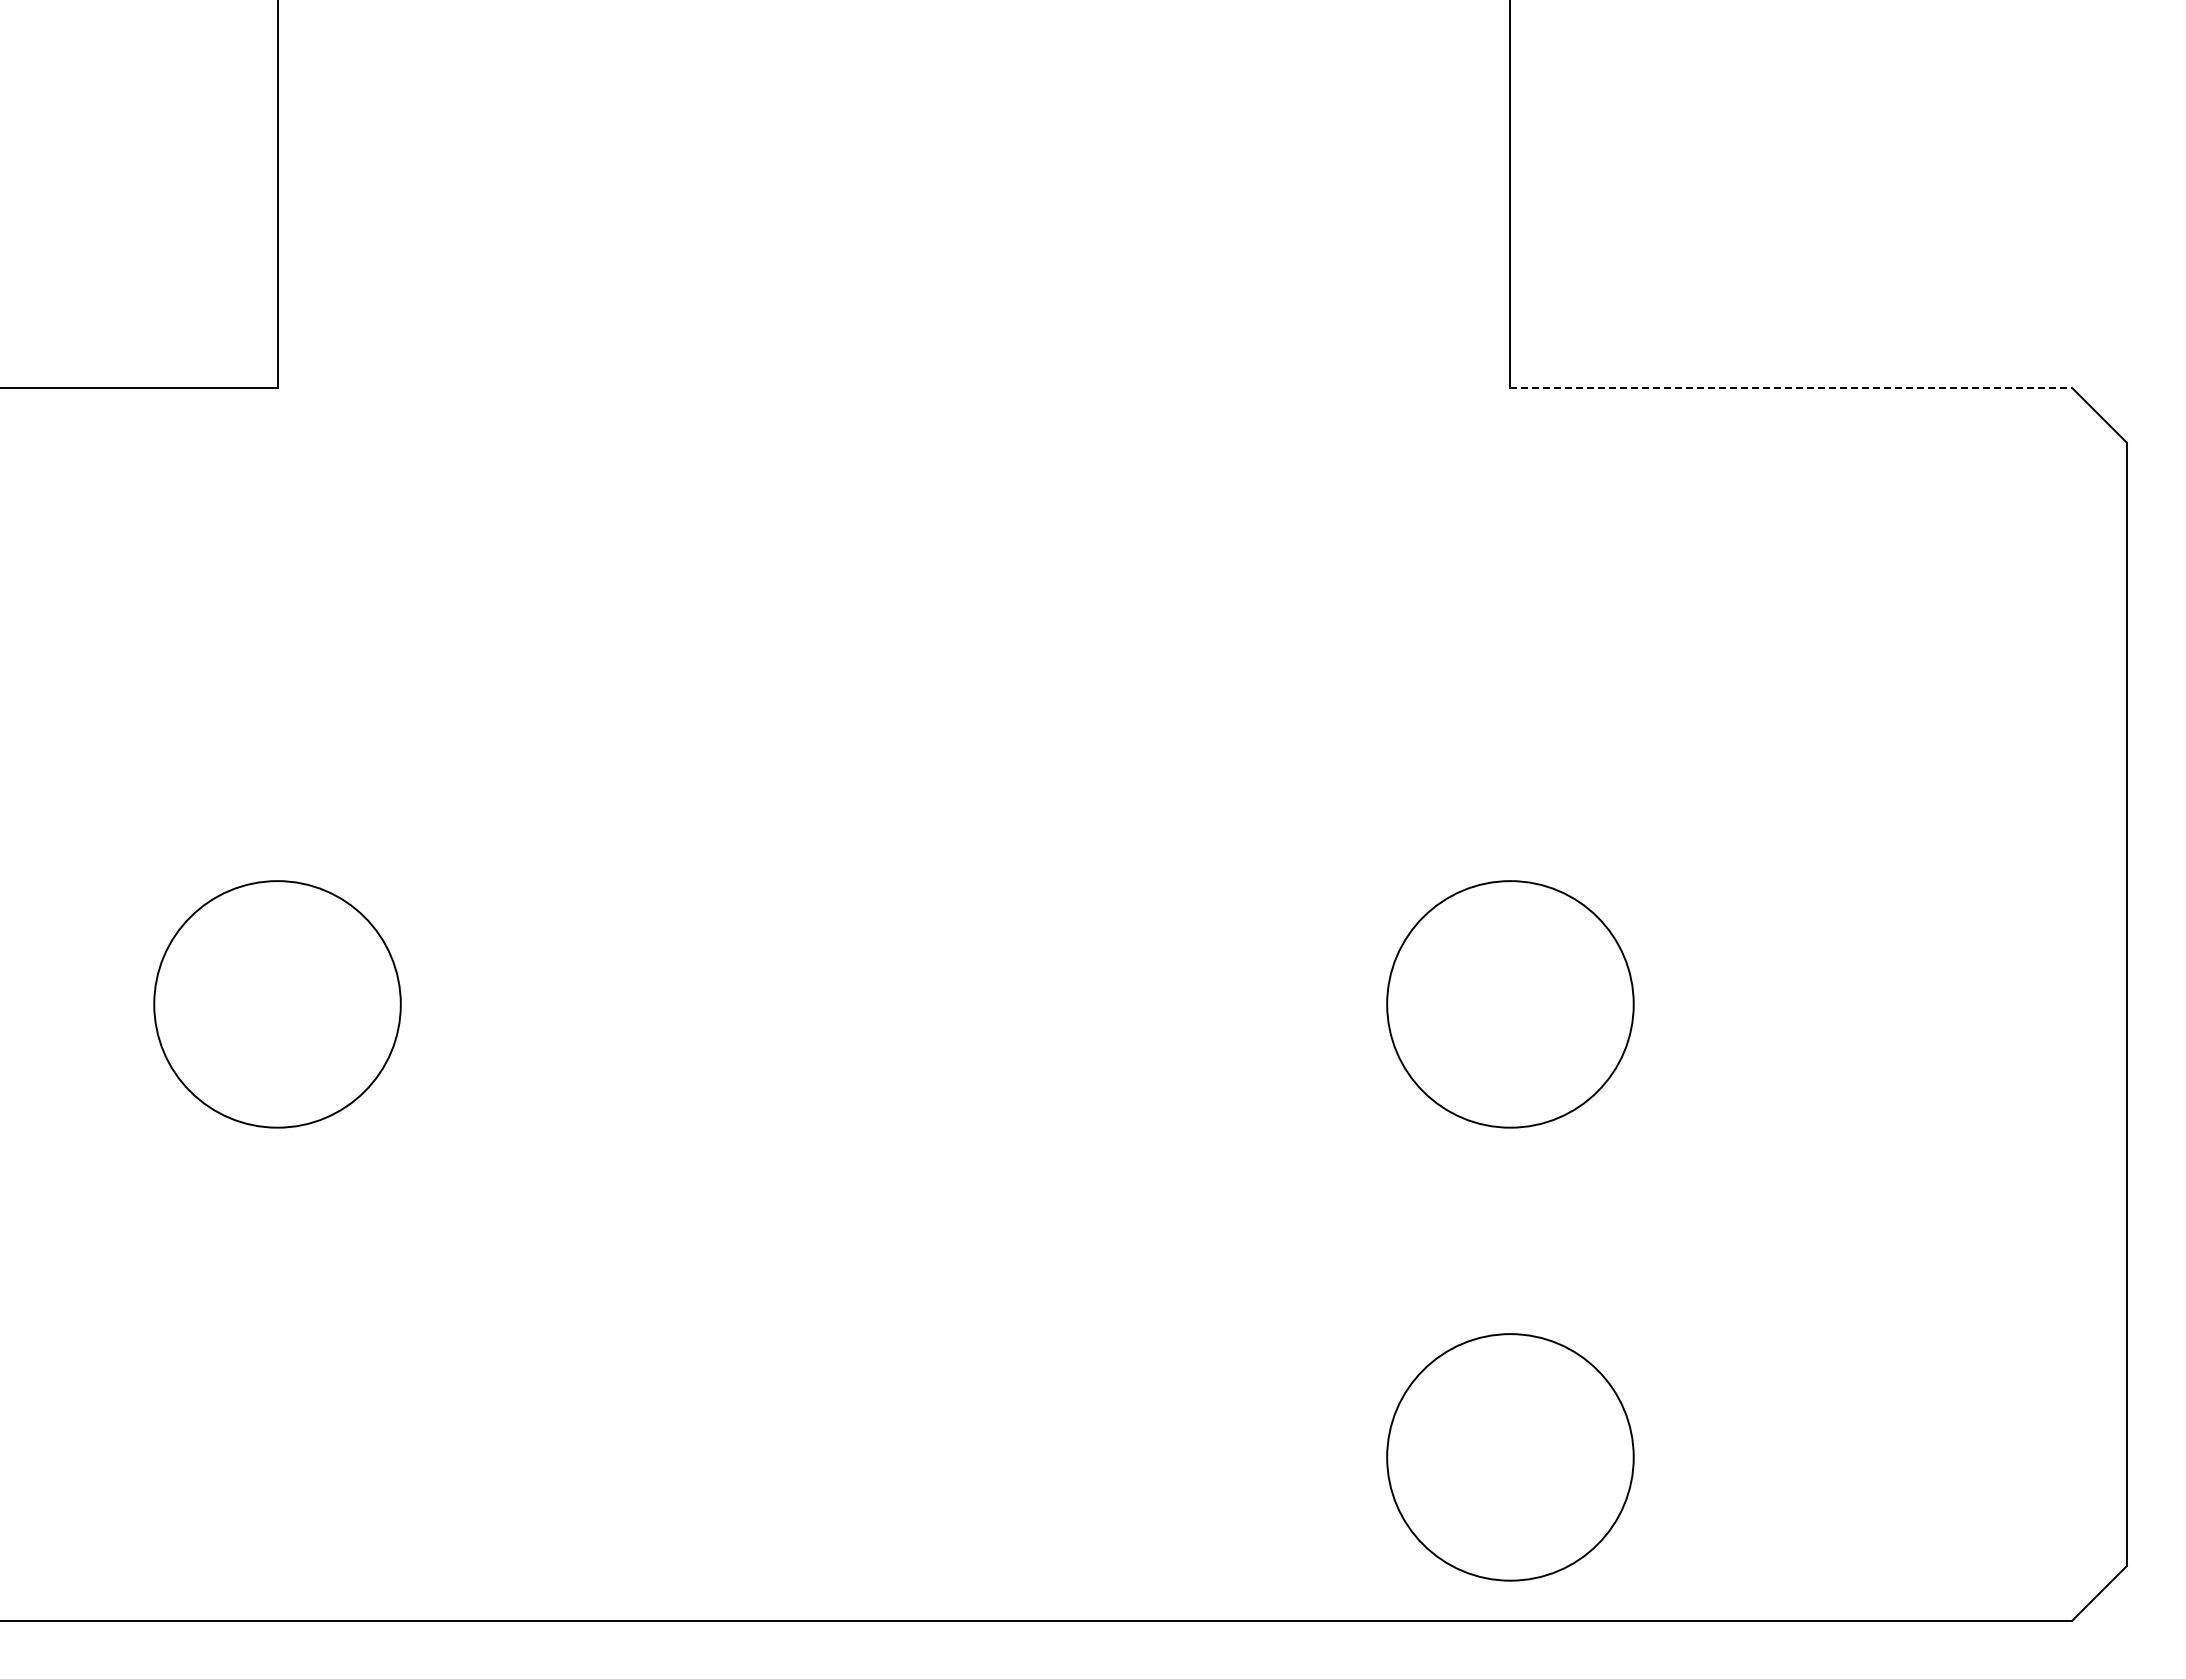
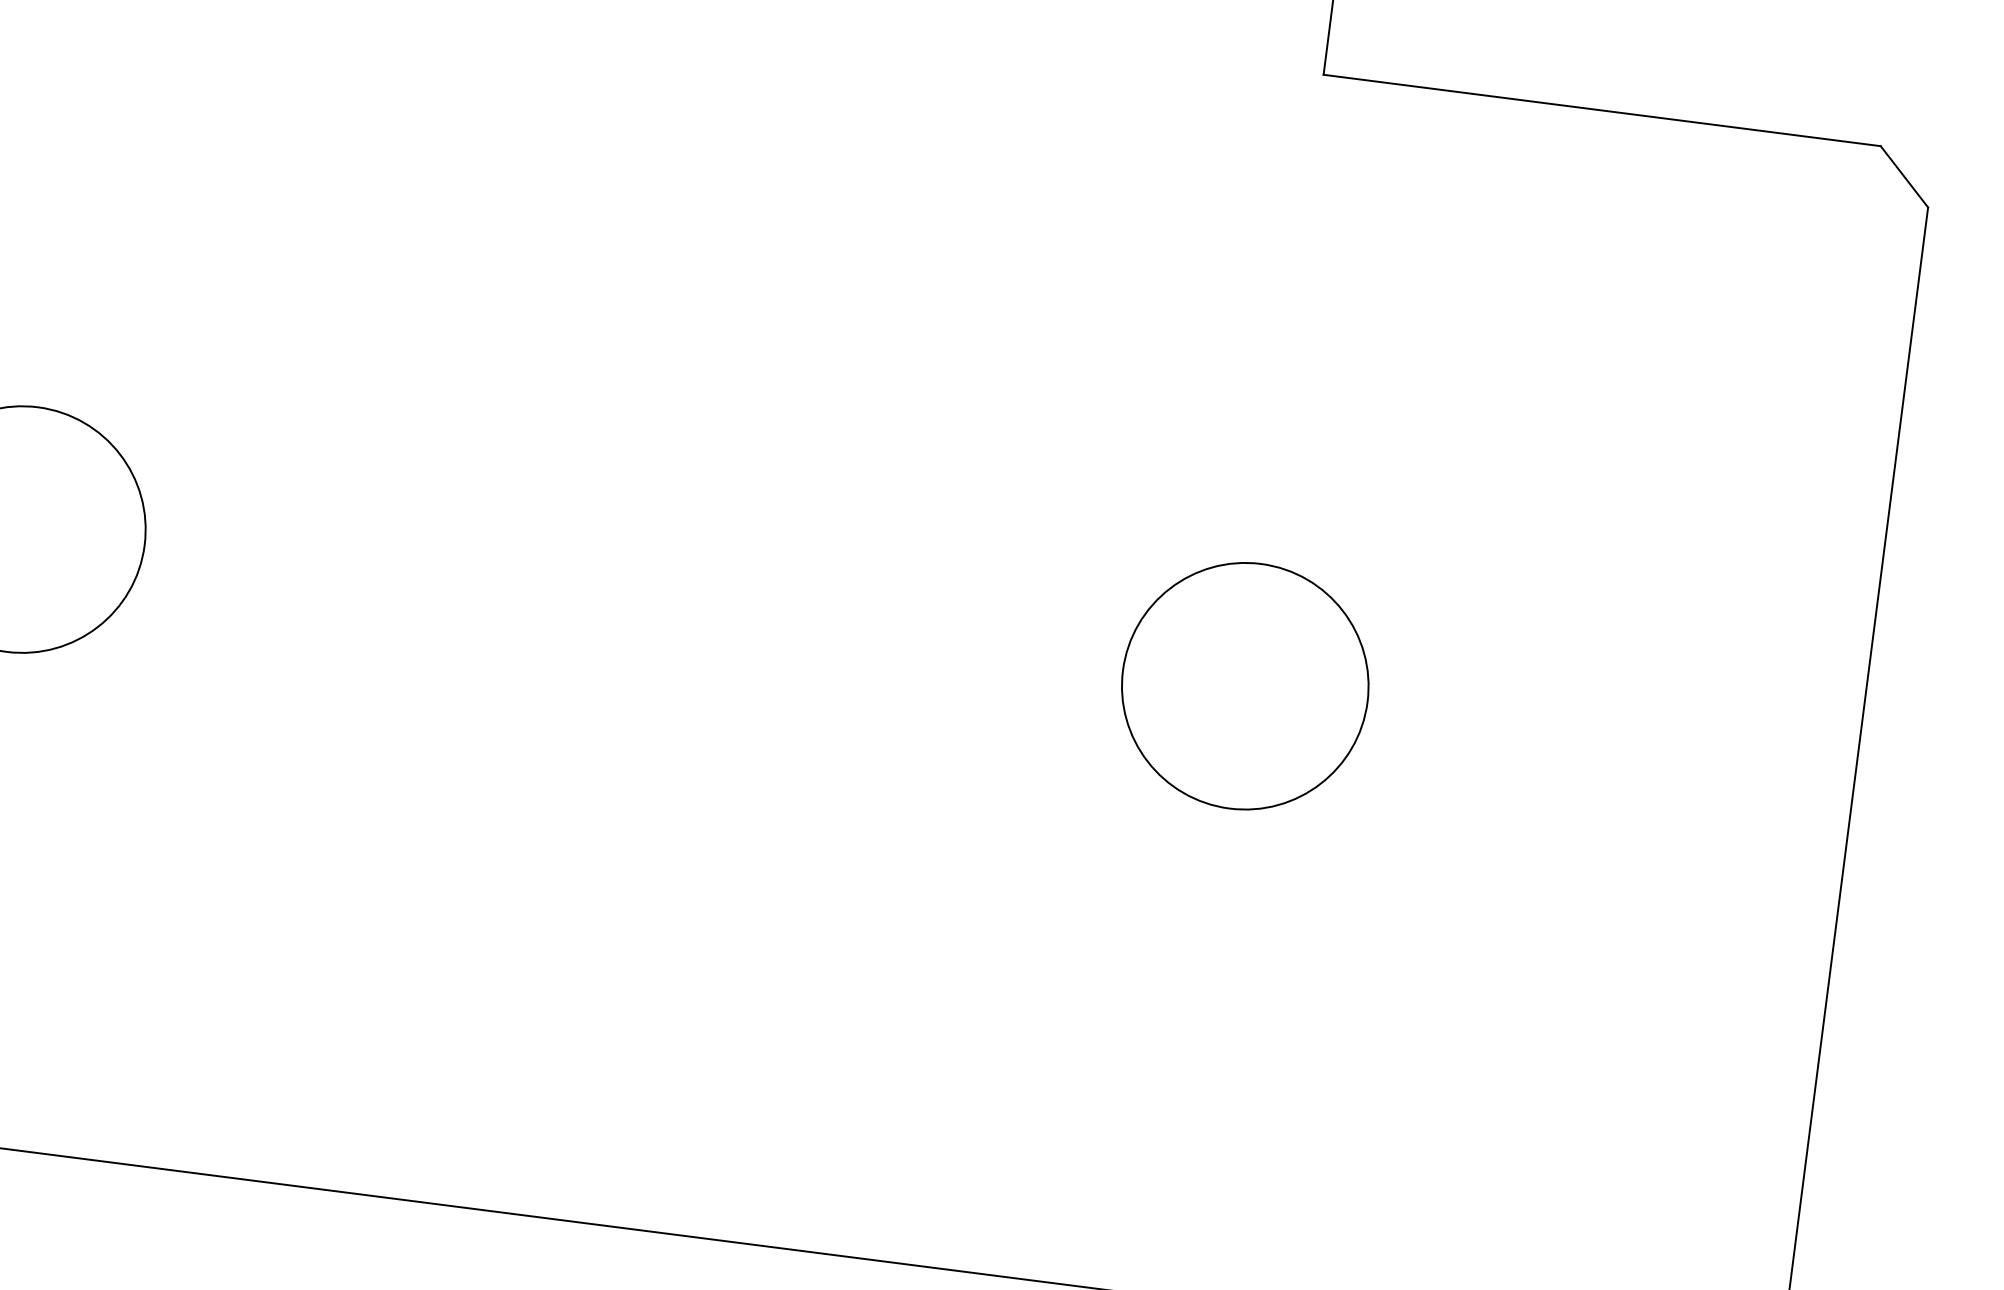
line: (1791, 387) -> (1602, 110), dashed -> solid
circle: (1510, 1457) -> (1187, 1135), removed

